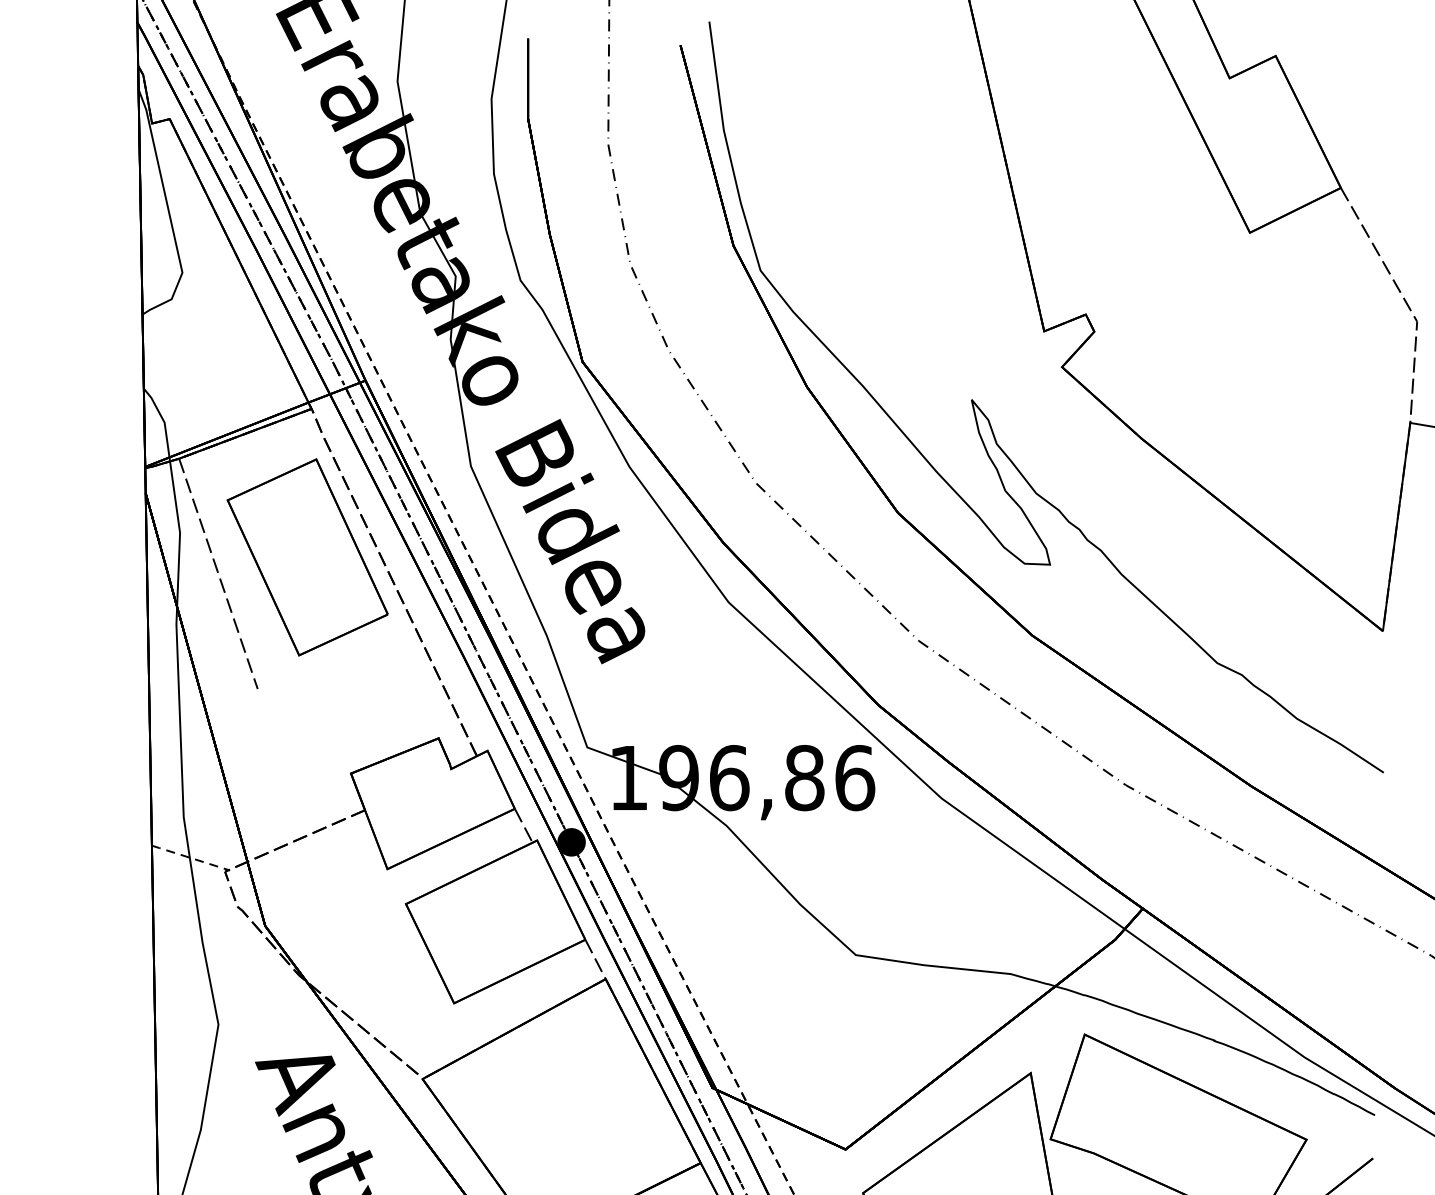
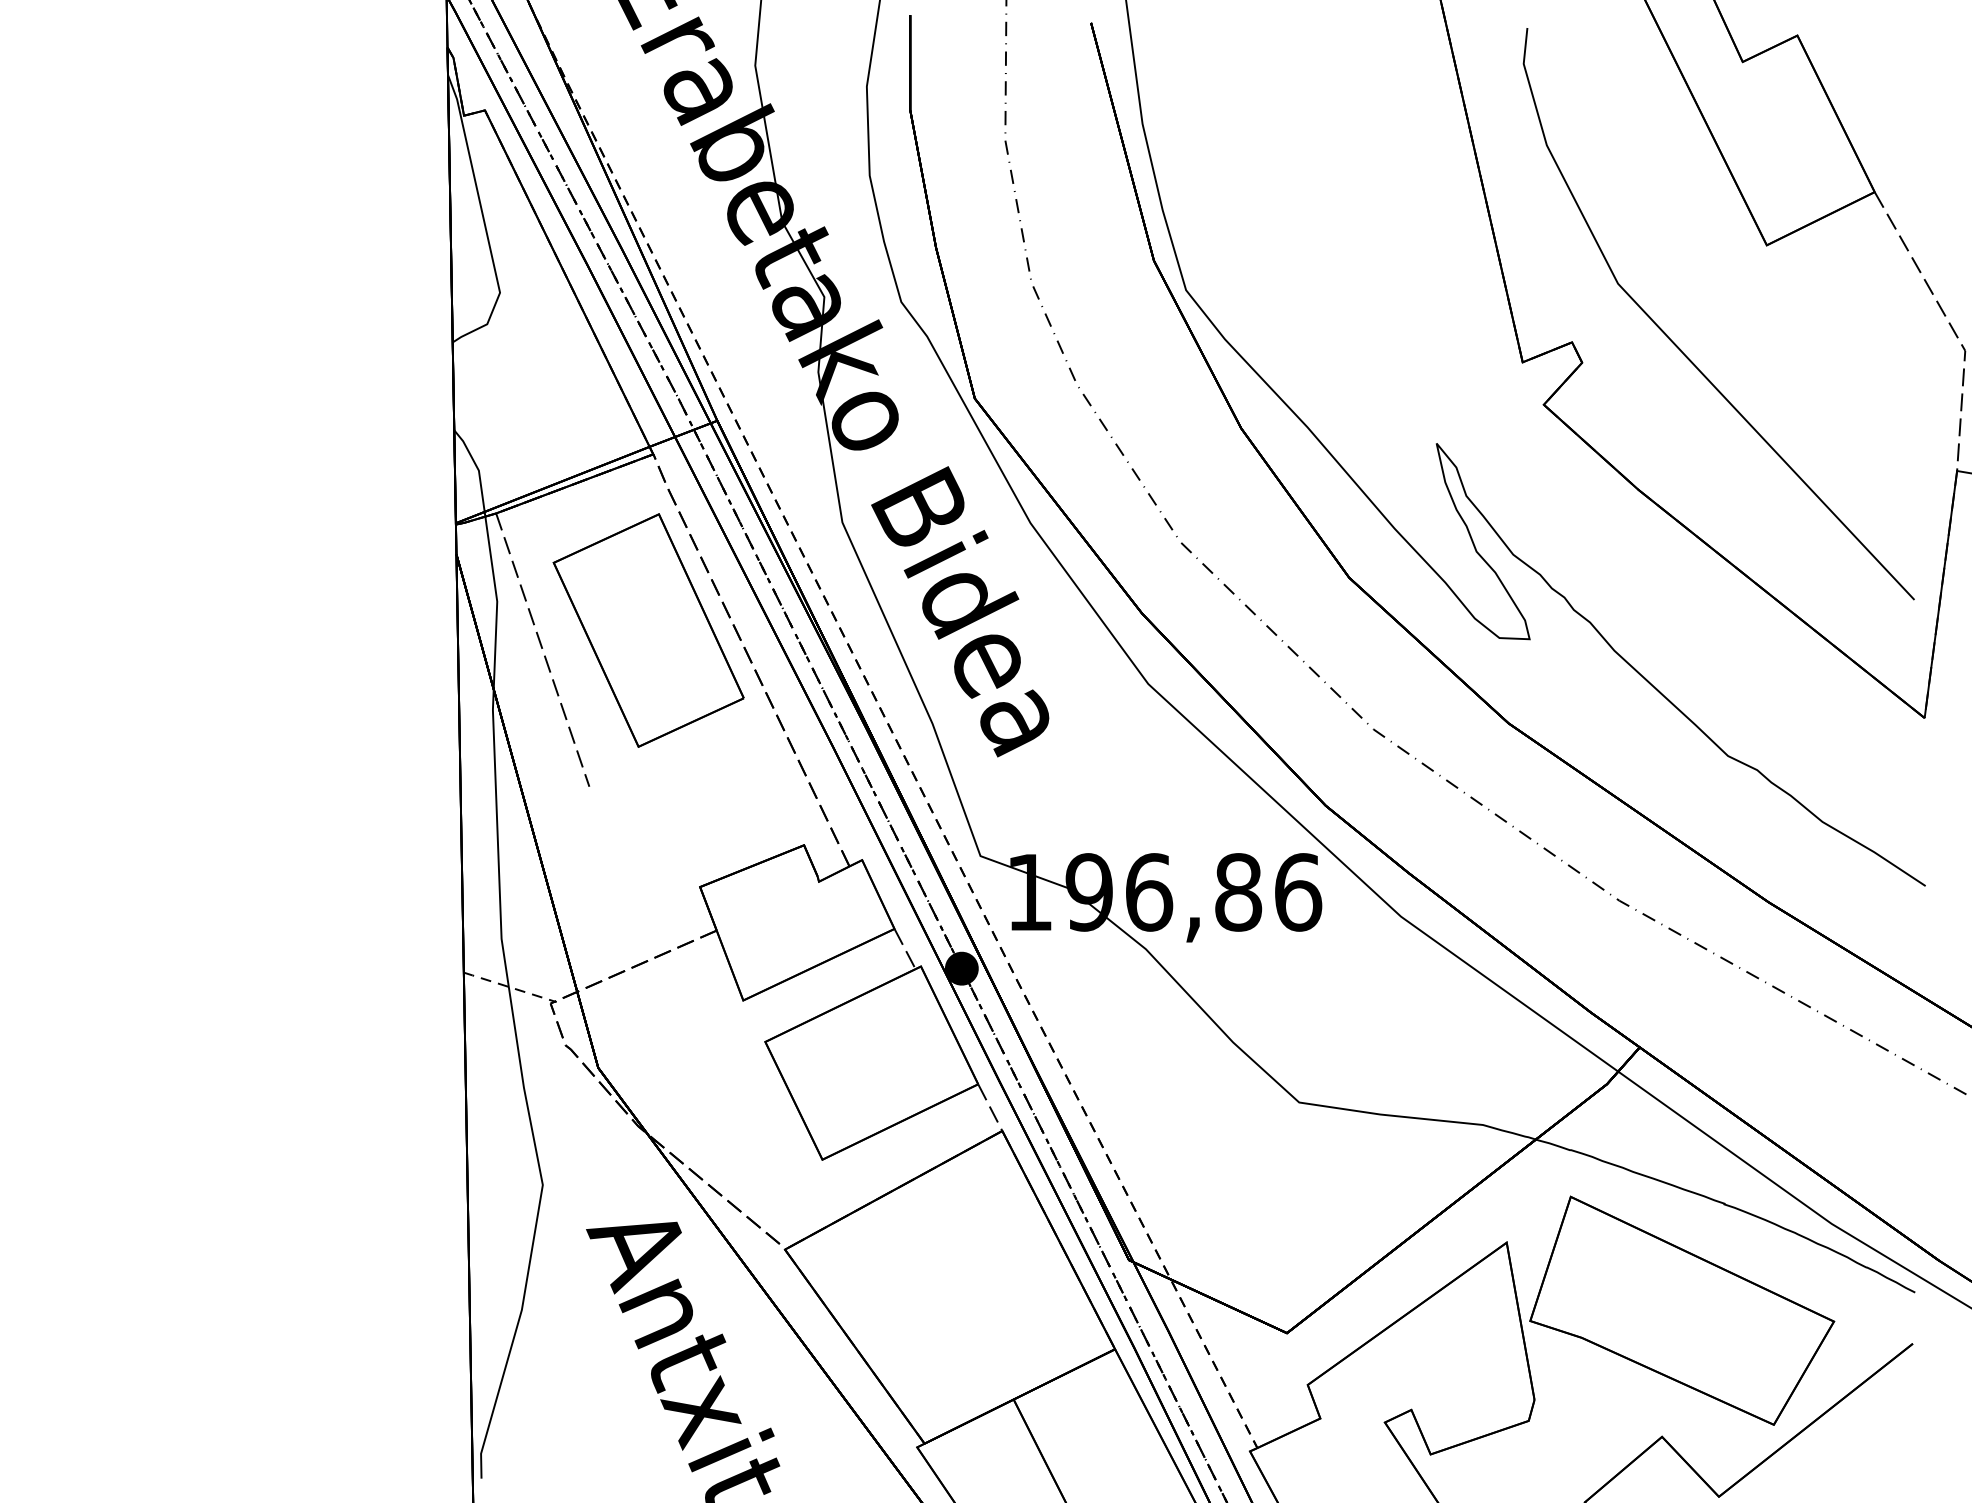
curve: (1178, 320) -> (1681, 349), added

